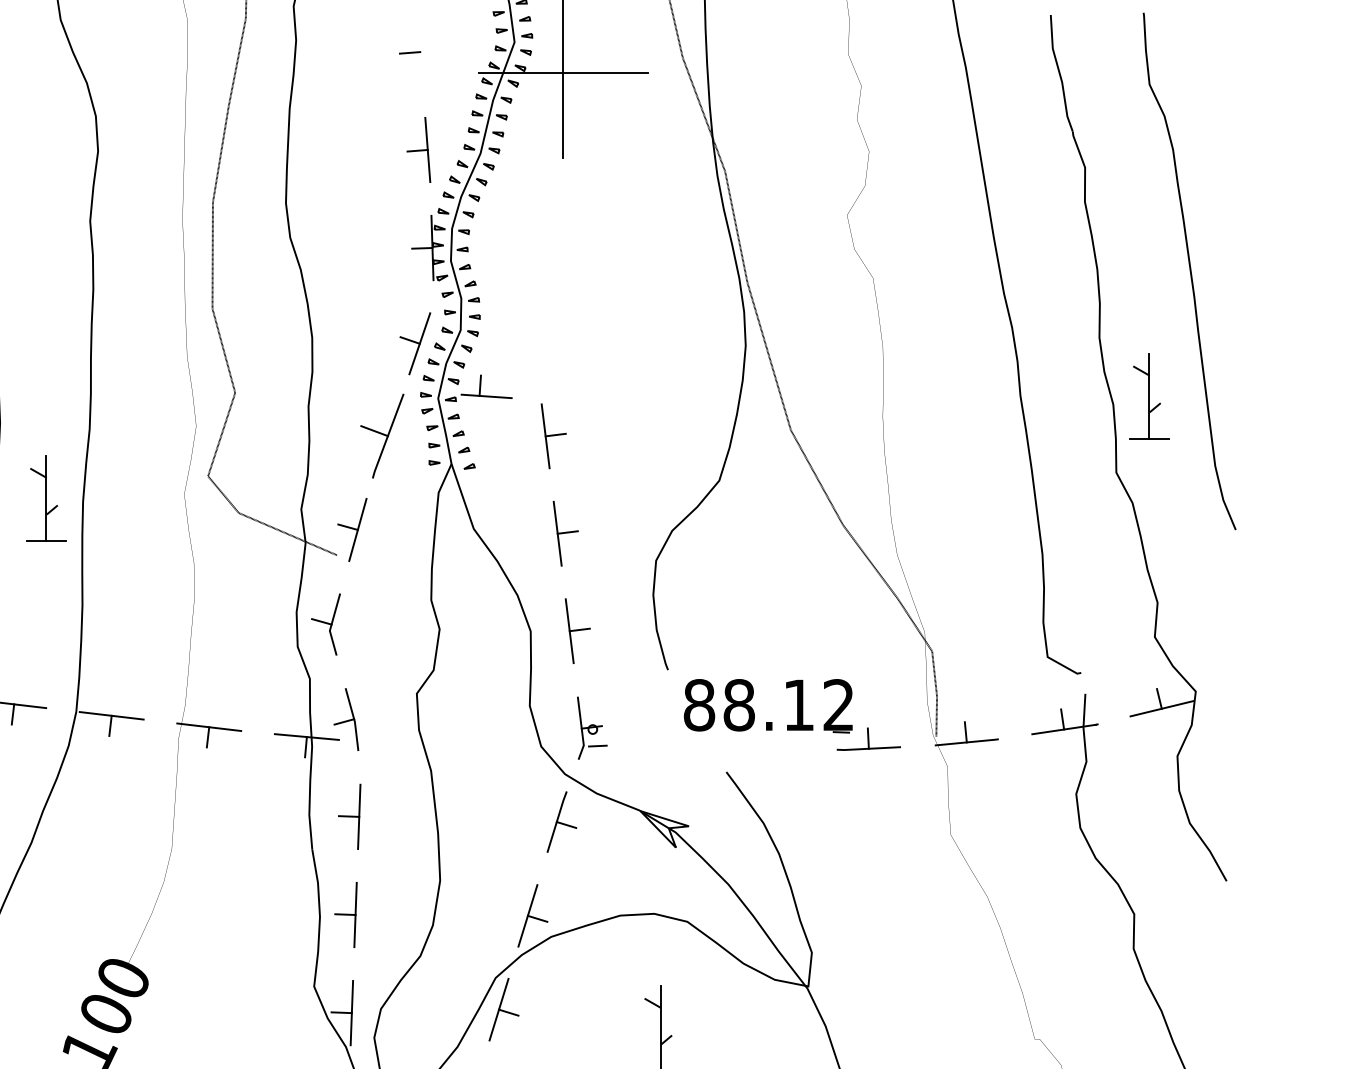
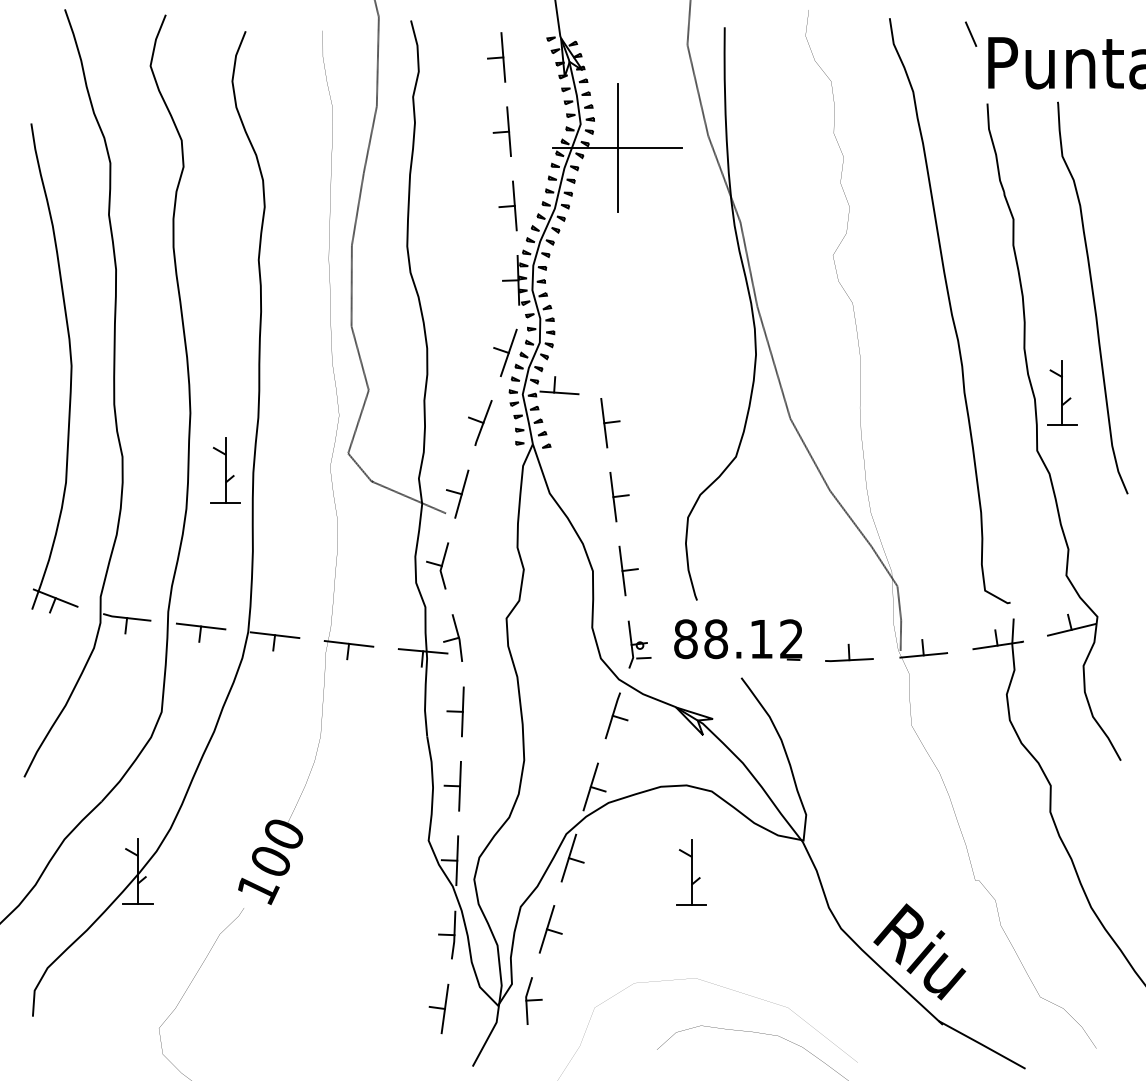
line: (419, 51) -> (508, 131), added
part: (382, 435) -> (480, 422), size x0.71
part: (754, 710) -> (727, 643), moved

